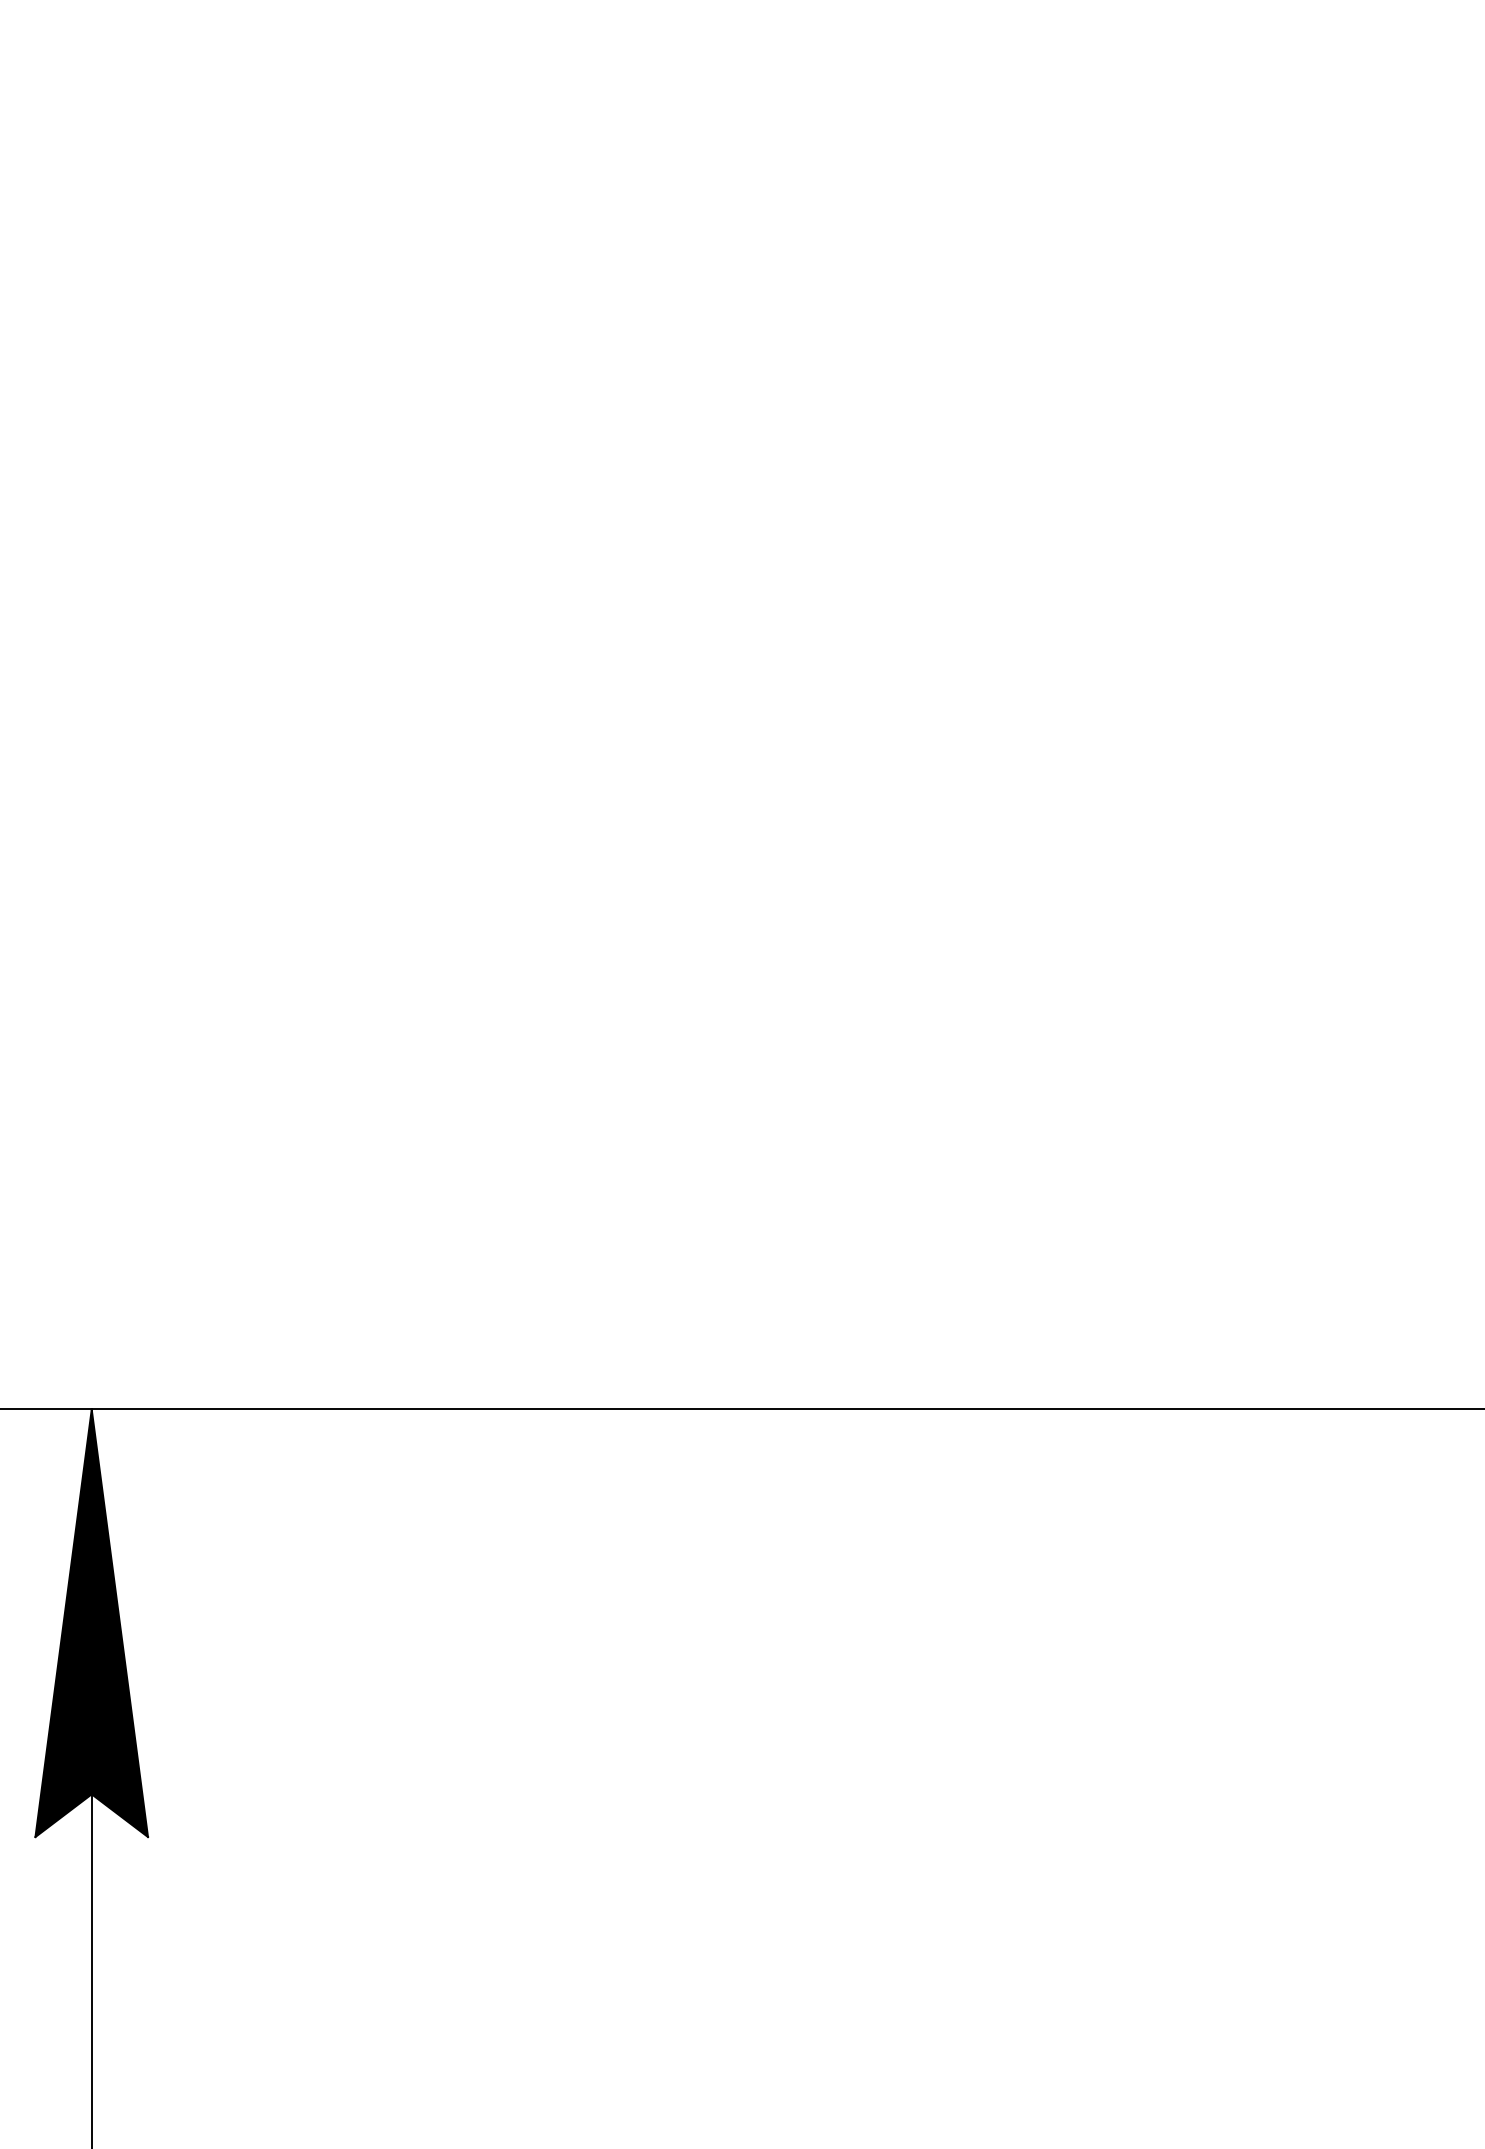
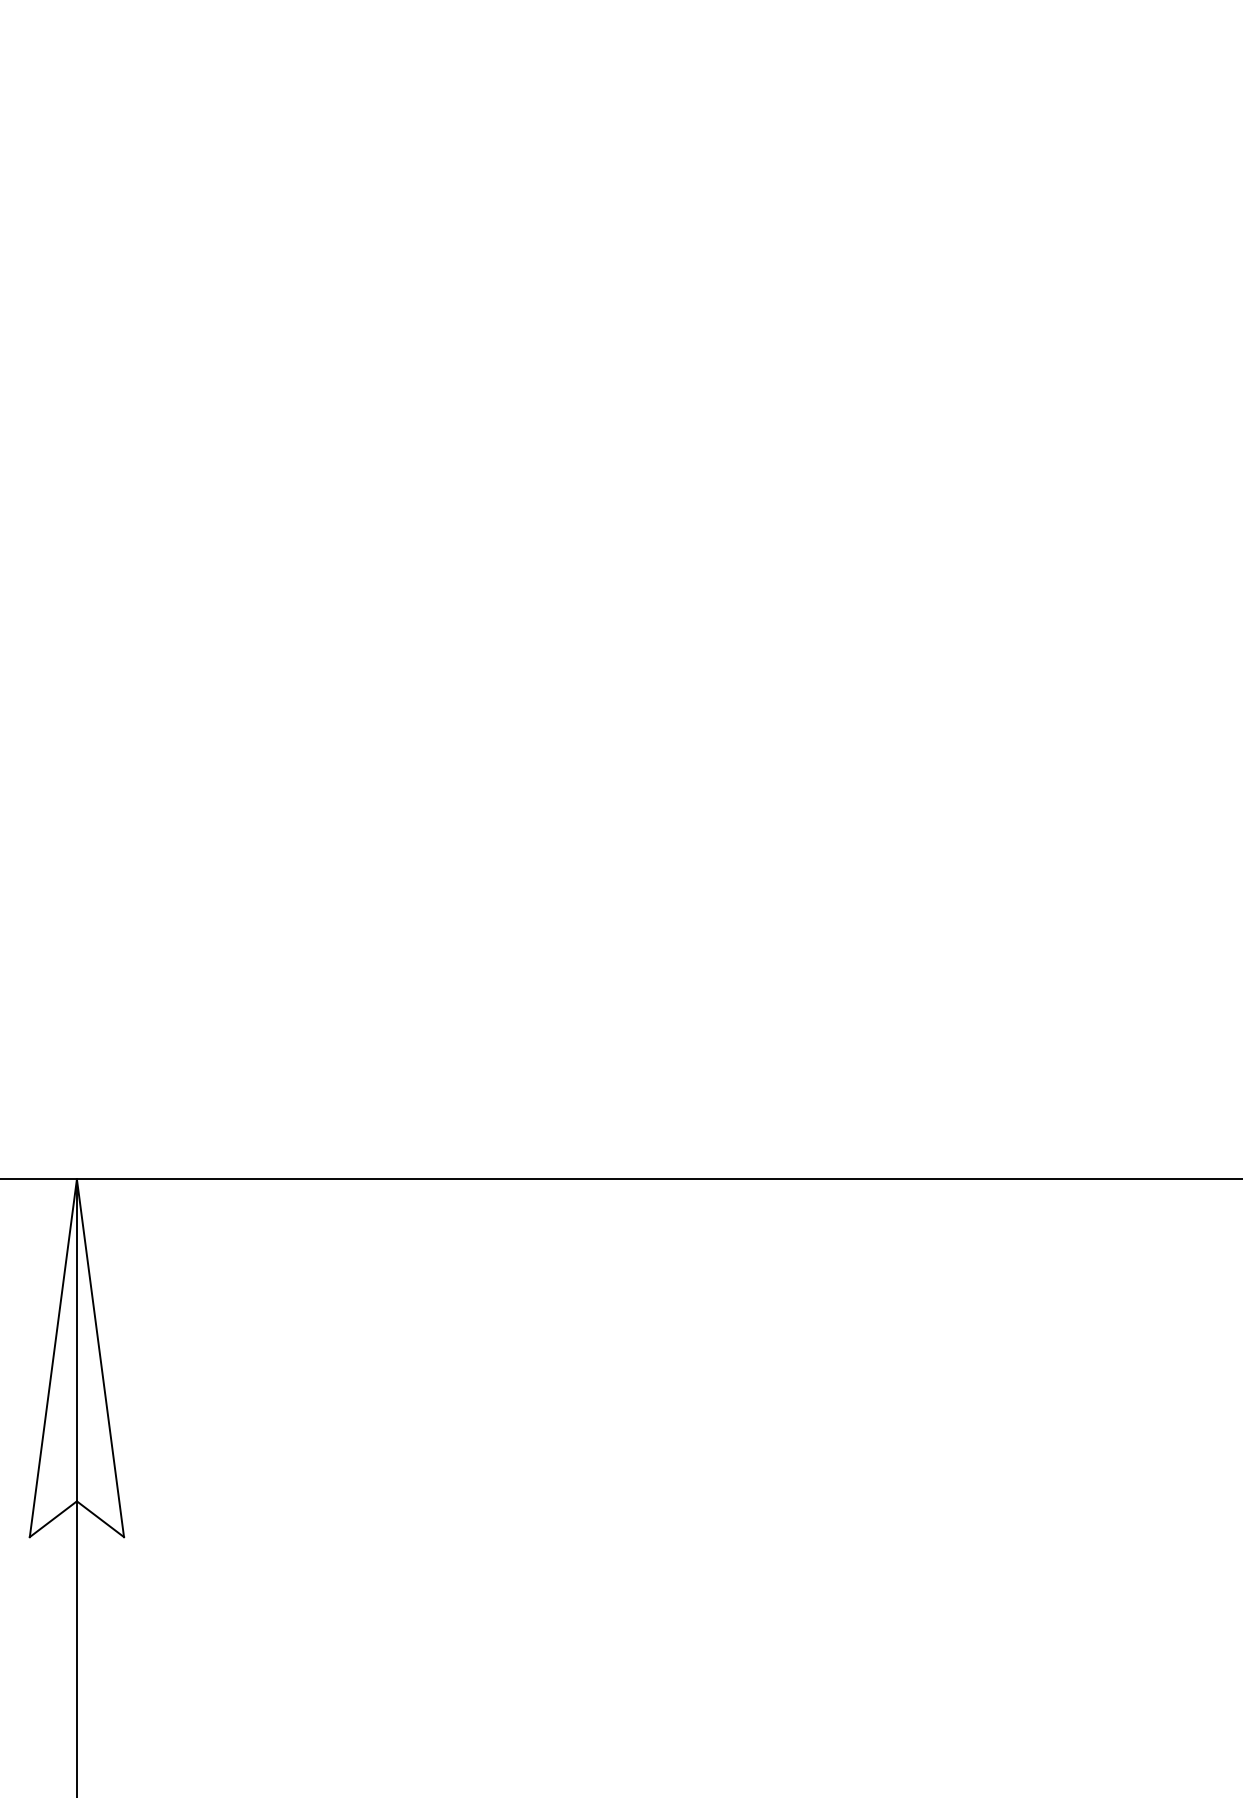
fill: (91, 1623) -> (76, 1358), removed

